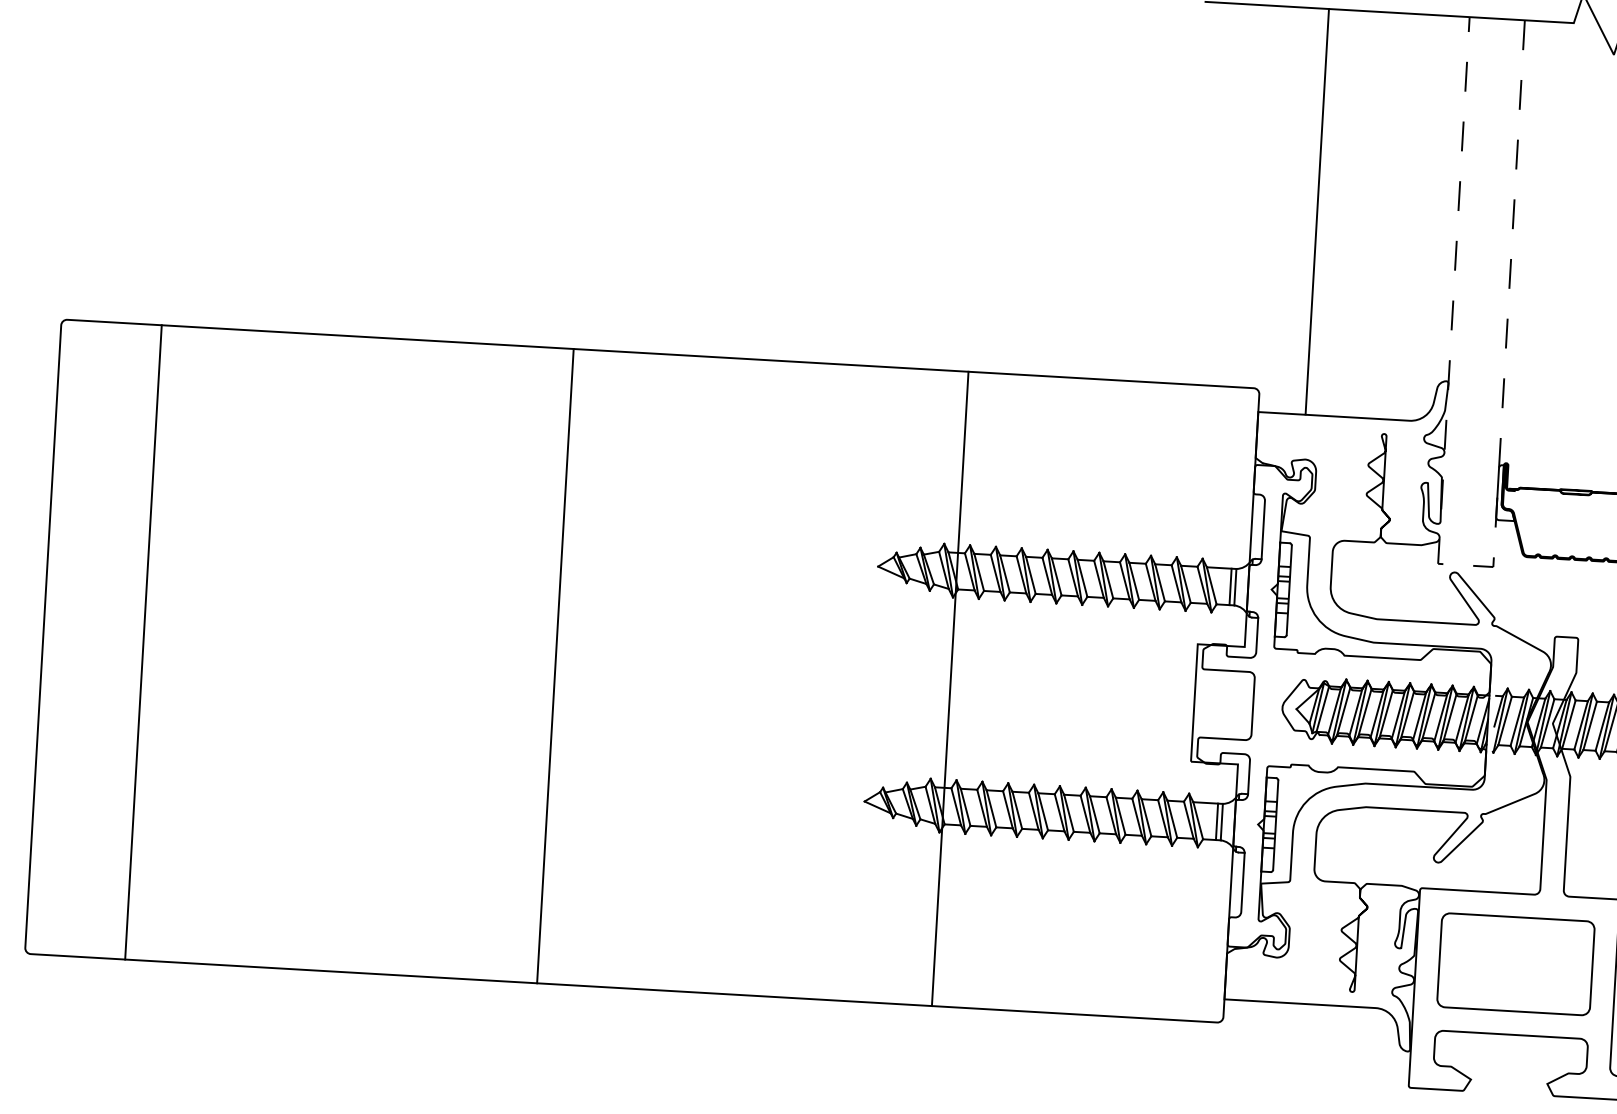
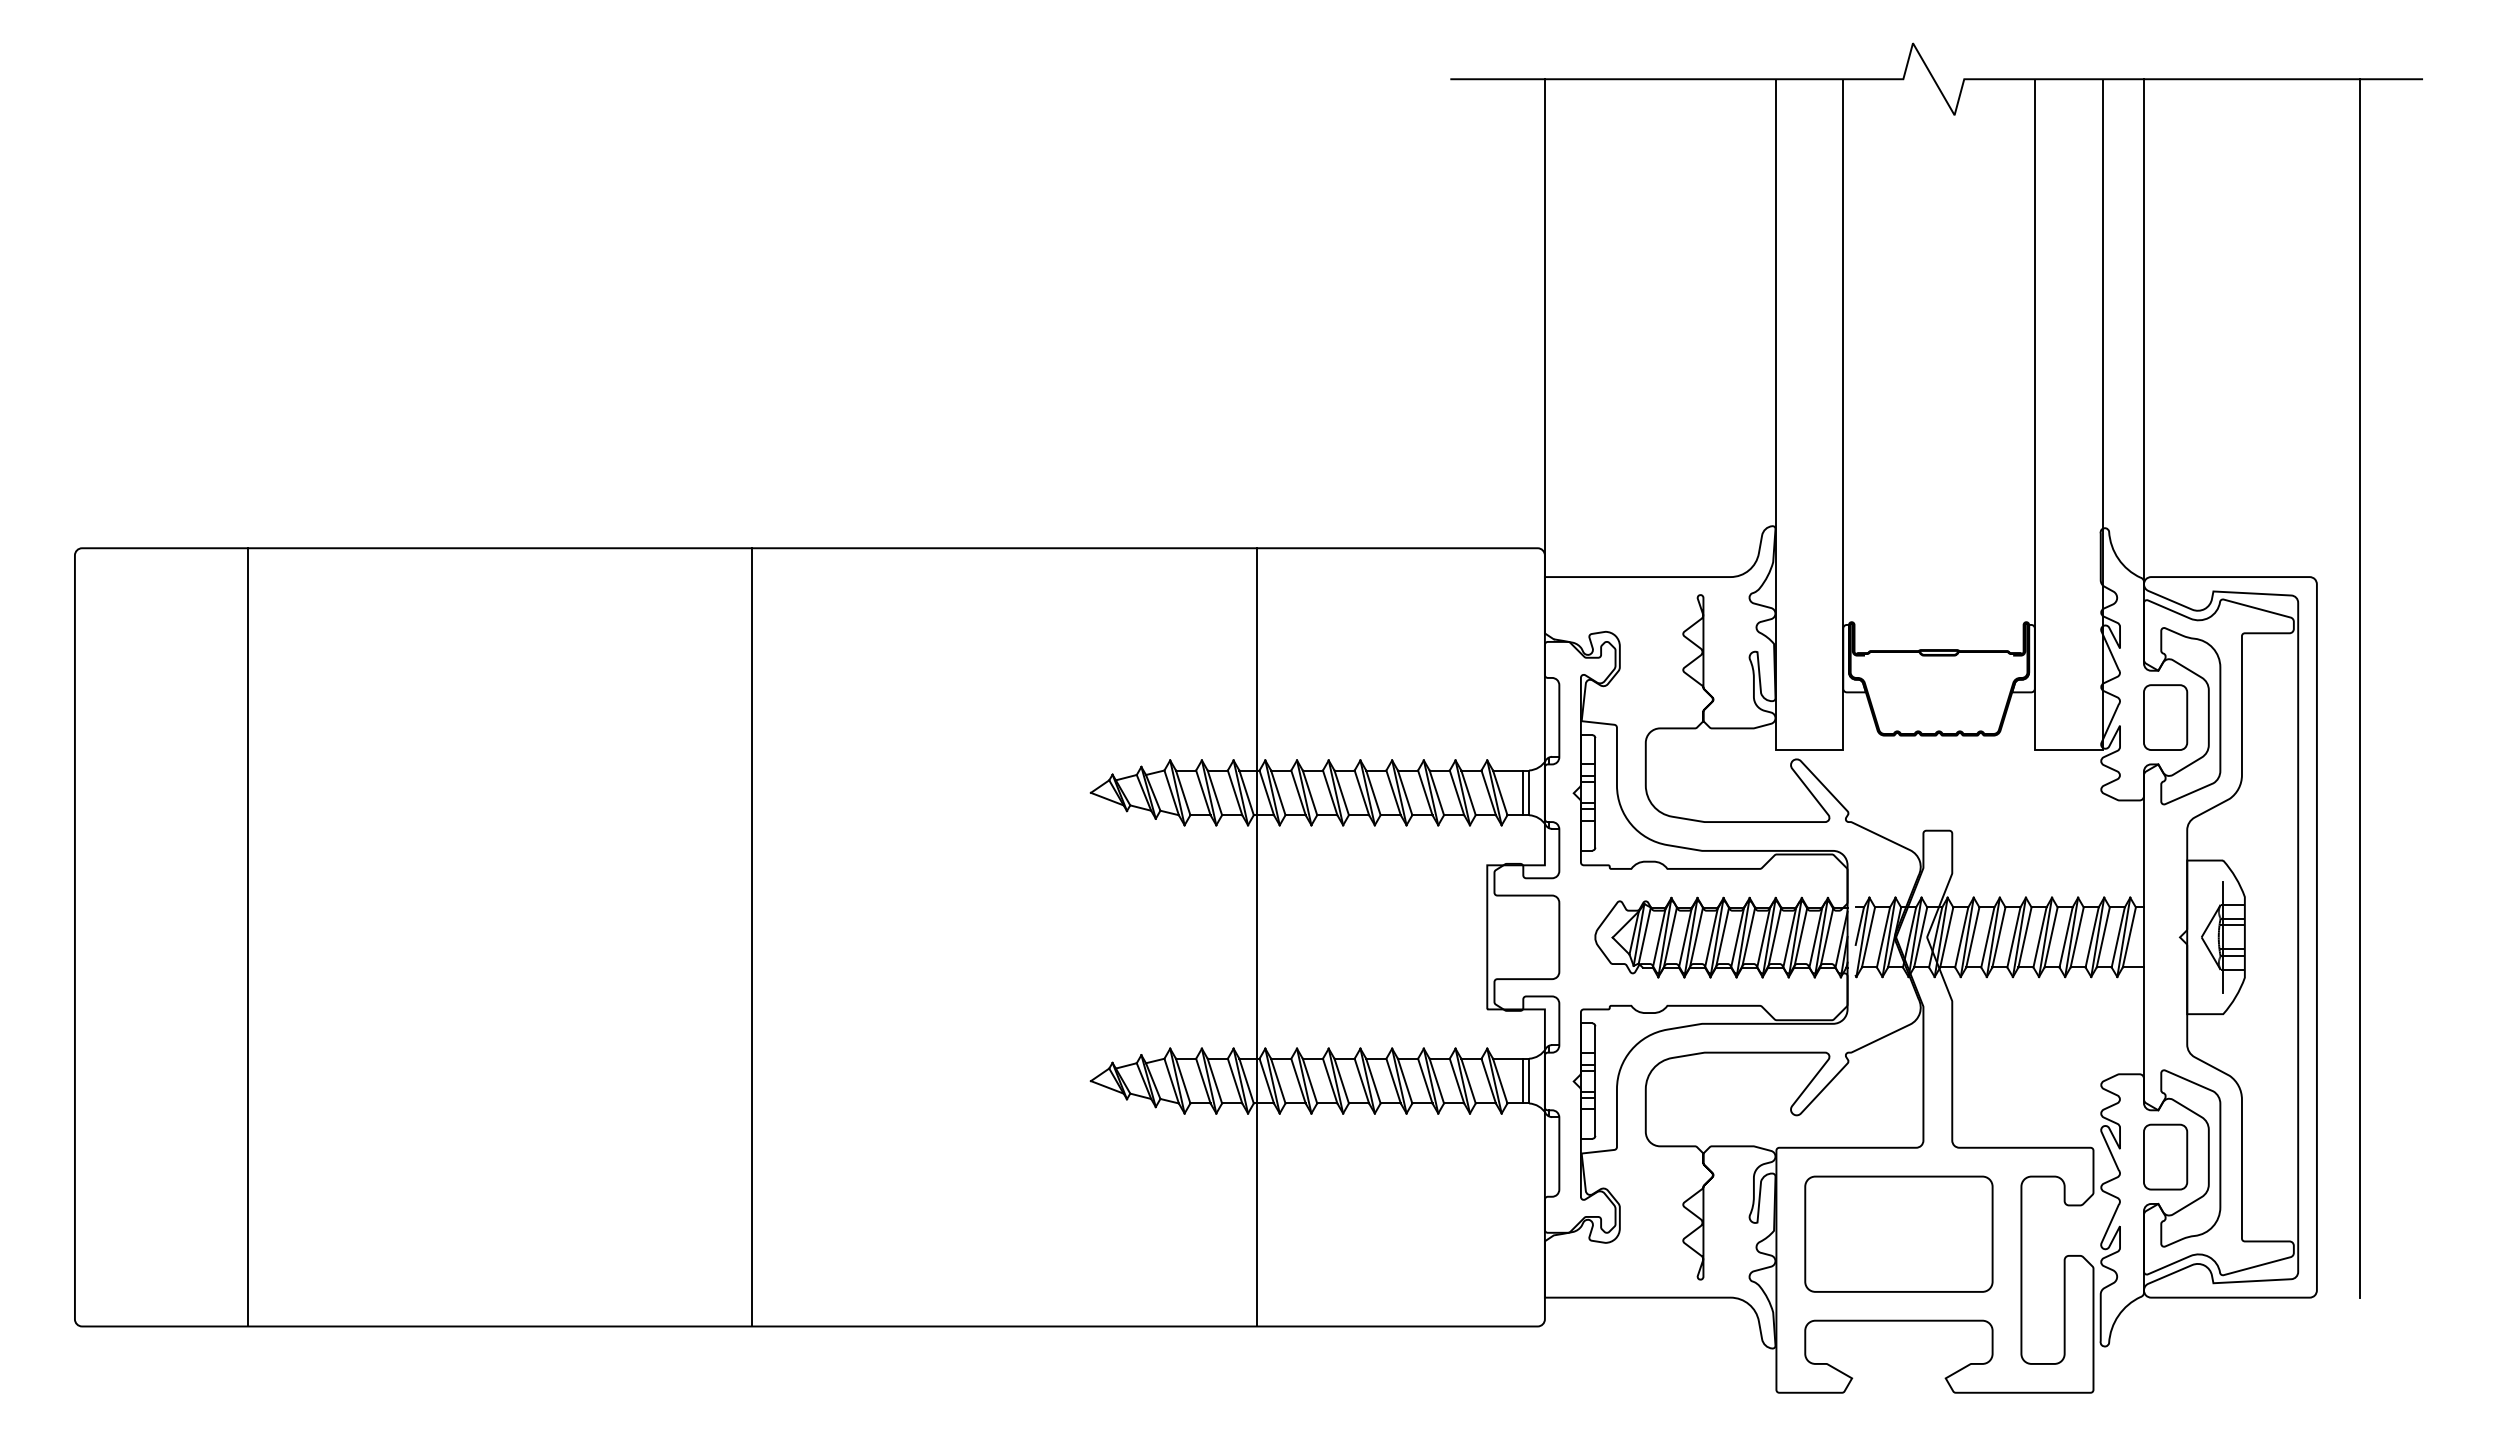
line: (1316, 211) -> (1544, 327), moved
line: (1465, 565) -> (1809, 750), dashed -> solid
line: (143, 642) -> (247, 937), moved
line: (555, 666) -> (752, 937), moved
line: (950, 689) -> (1256, 937), moved

